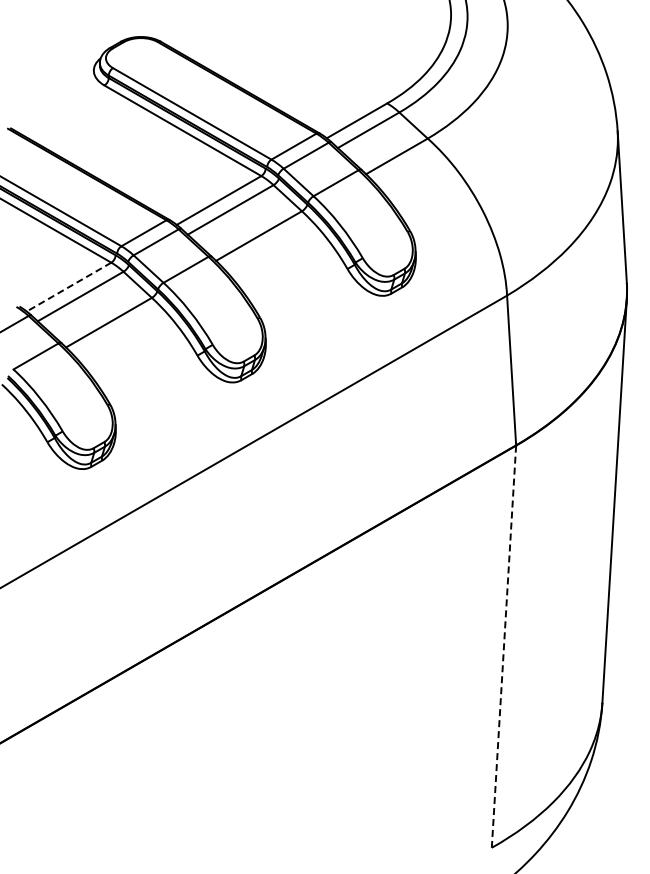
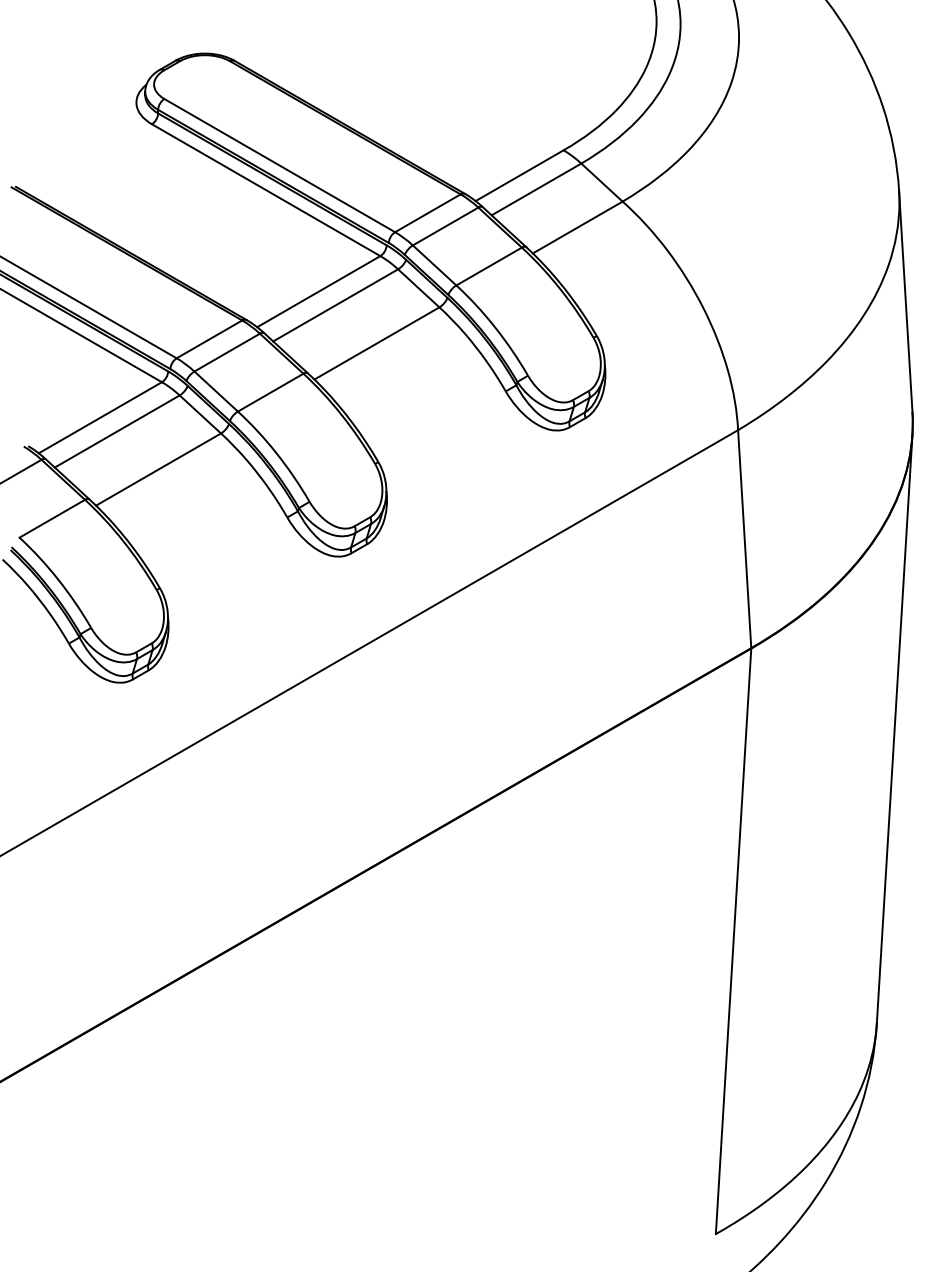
line: (69, 287) -> (101, 418), dashed -> solid
line: (503, 647) -> (732, 942), dashed -> solid

